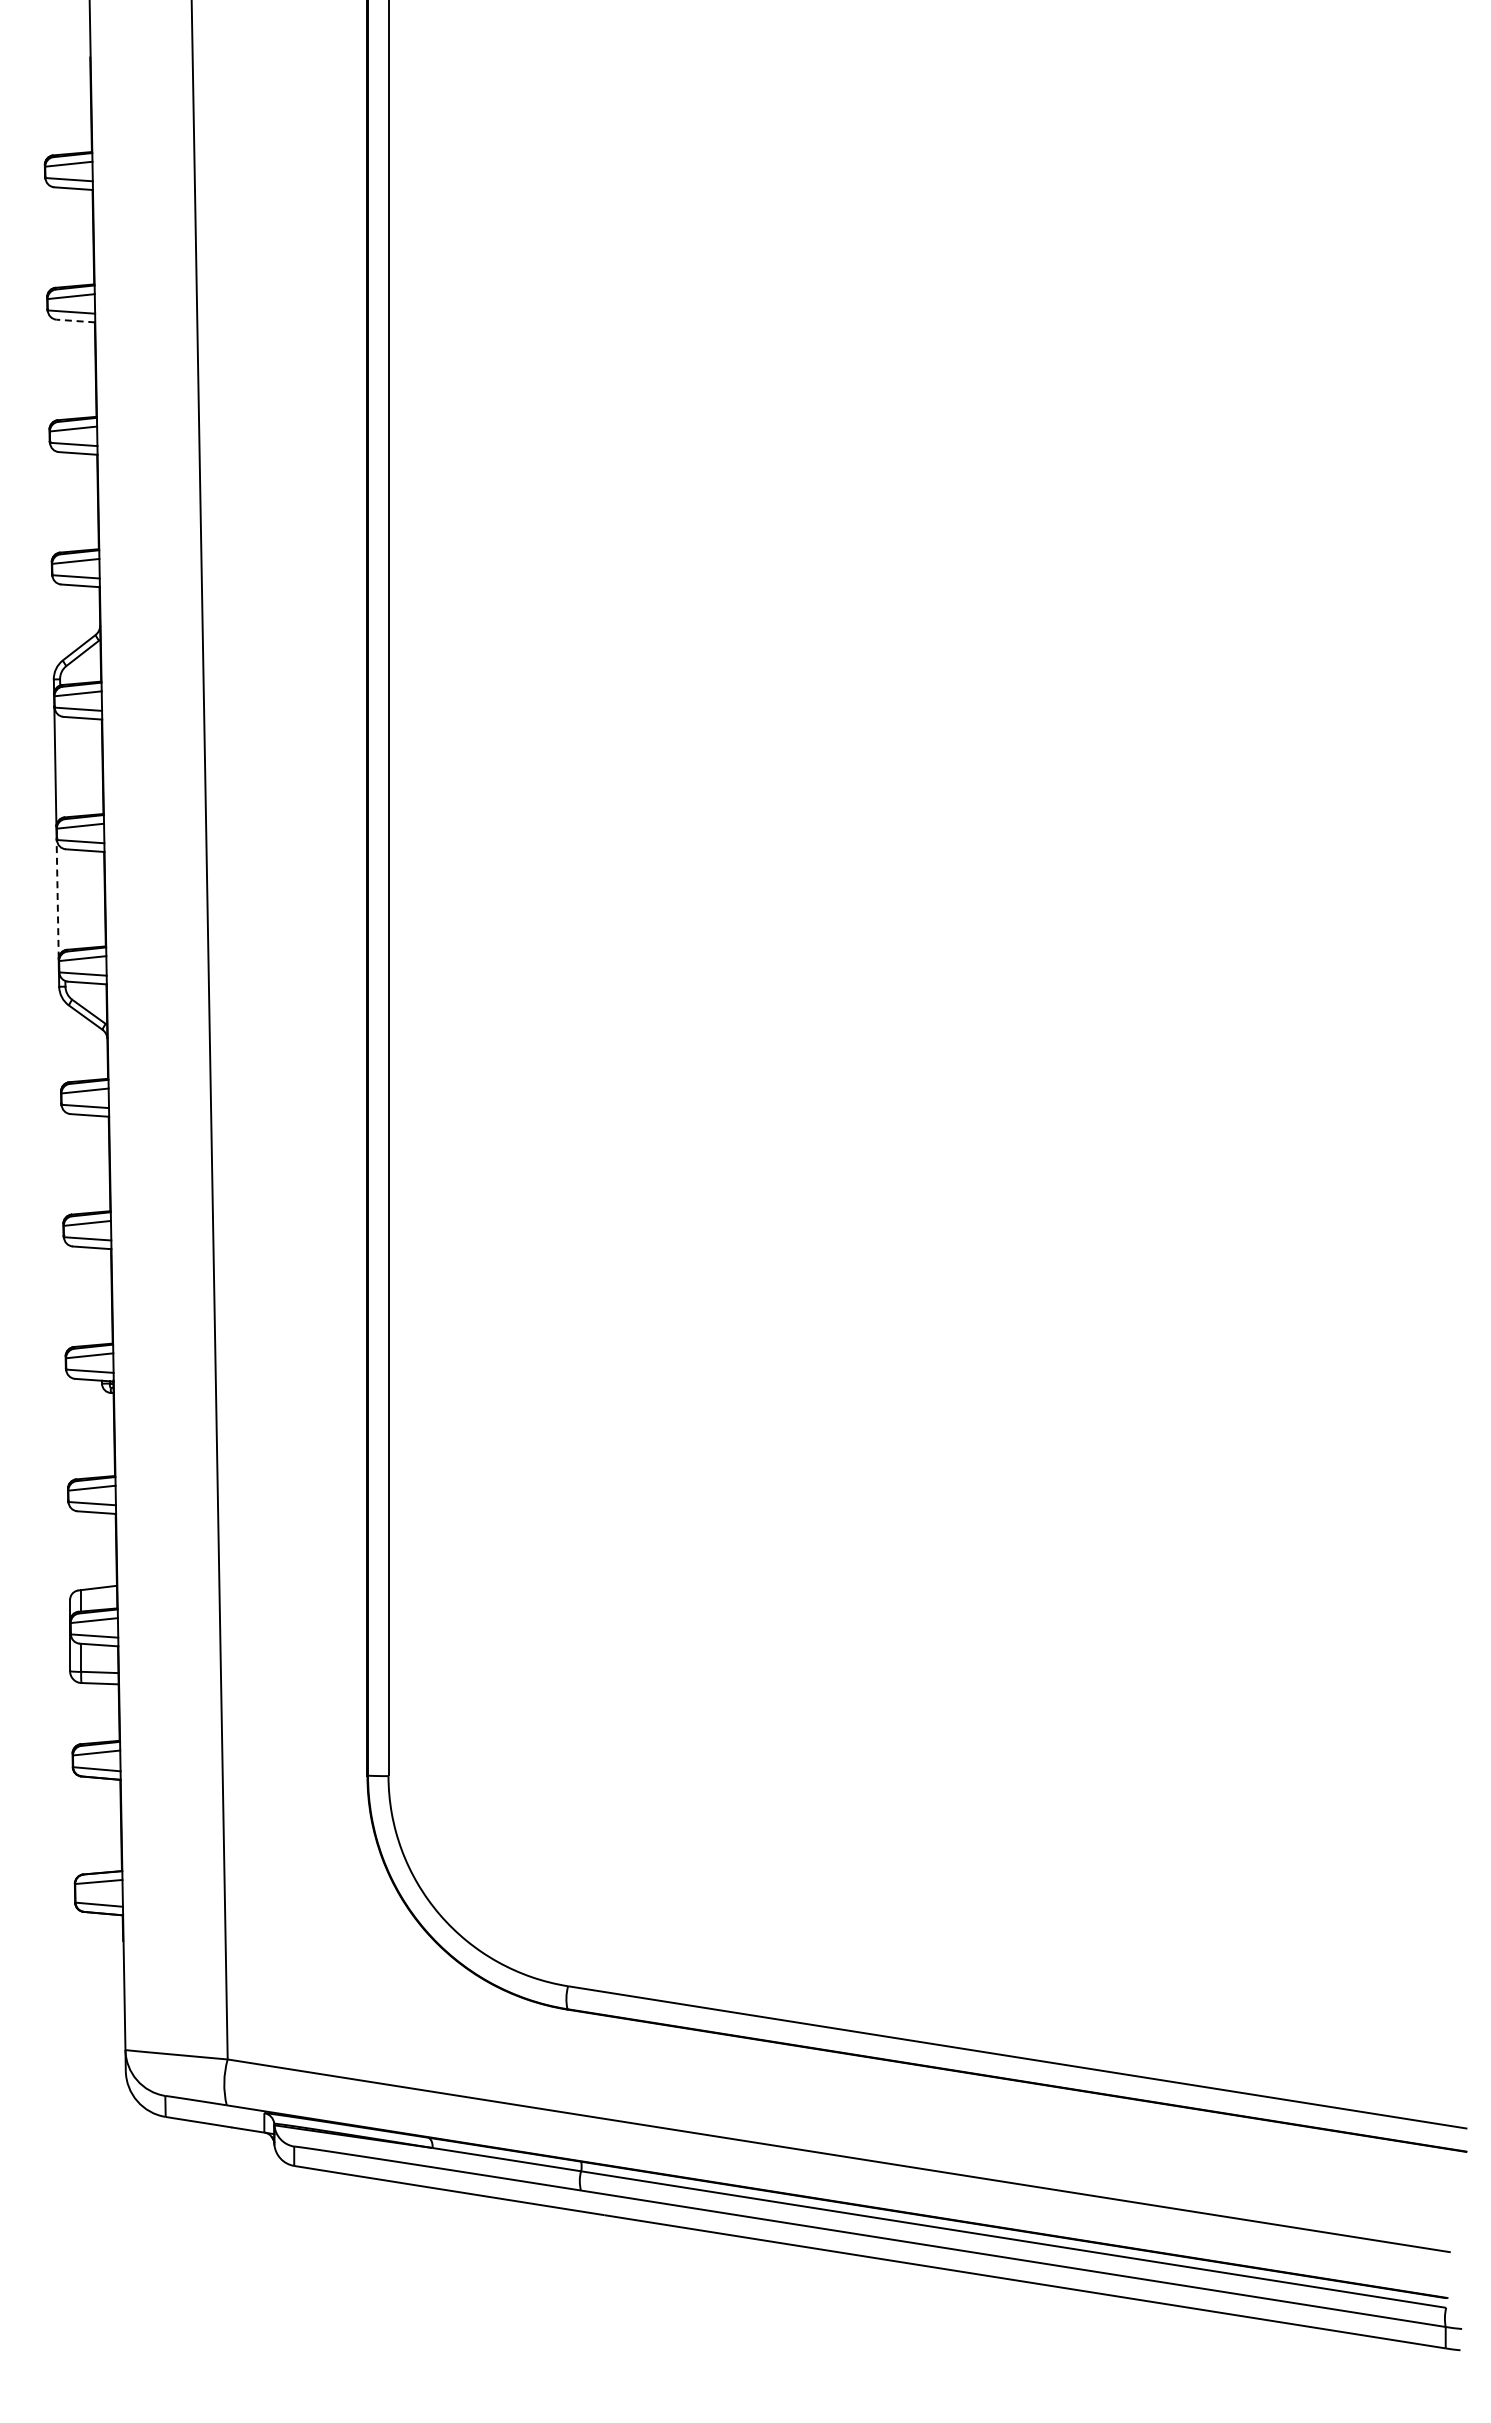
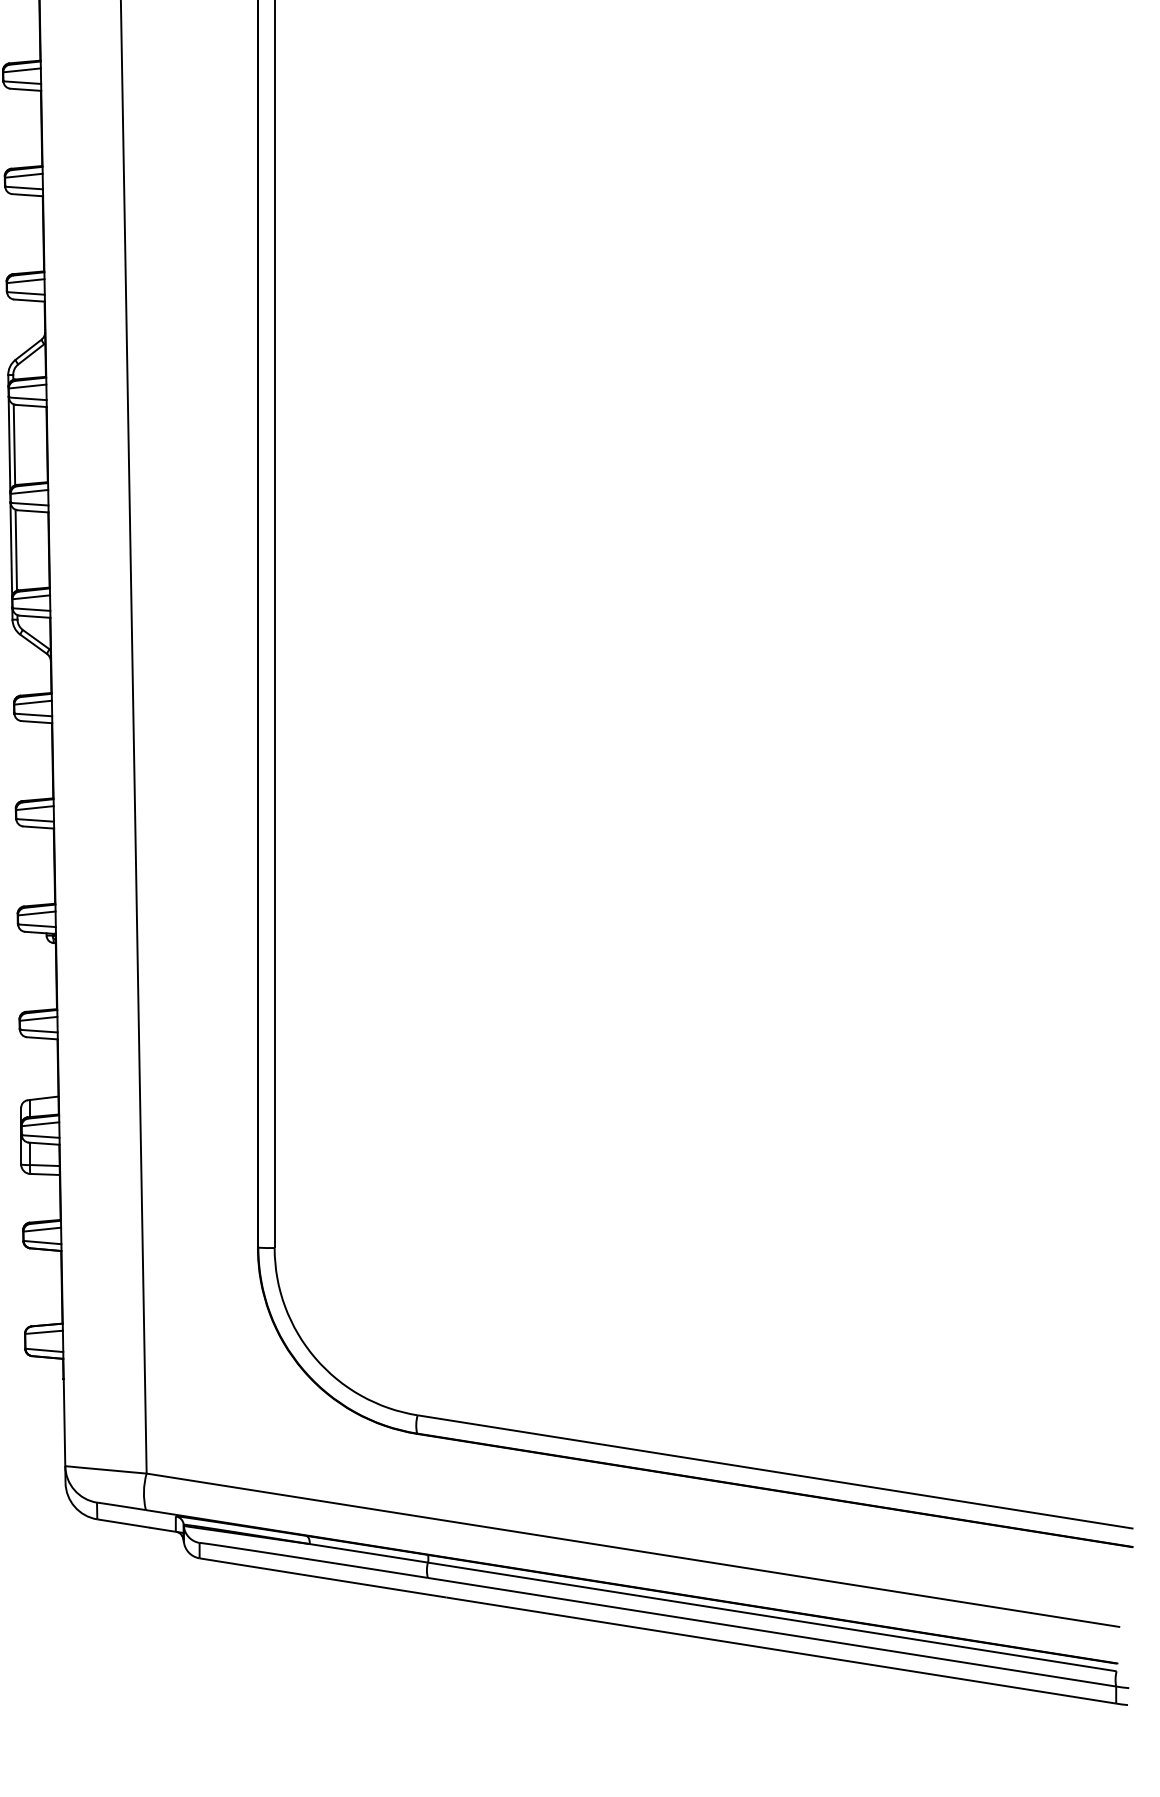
line: (75, 321) -> (25, 90), dashed -> solid
line: (61, 766) -> (14, 444), added
line: (57, 898) -> (11, 549), dashed -> solid
line: (63, 899) -> (15, 550), added

